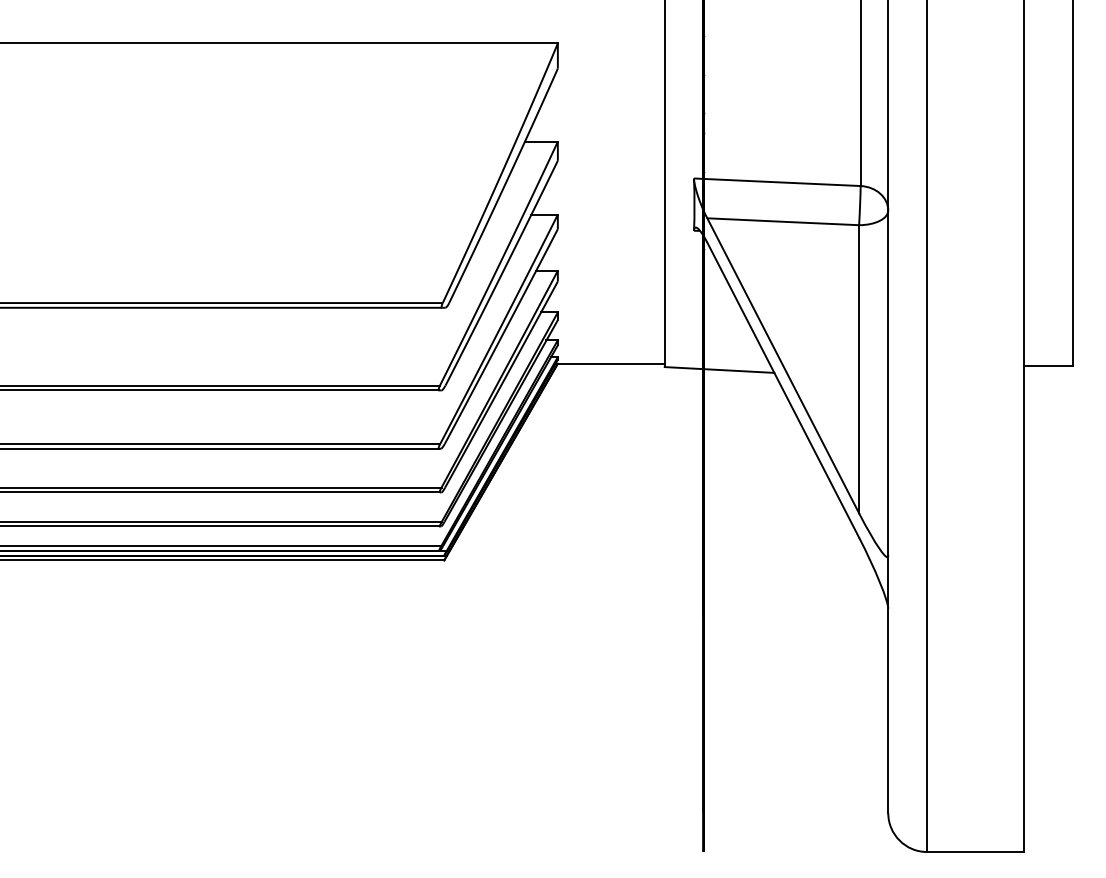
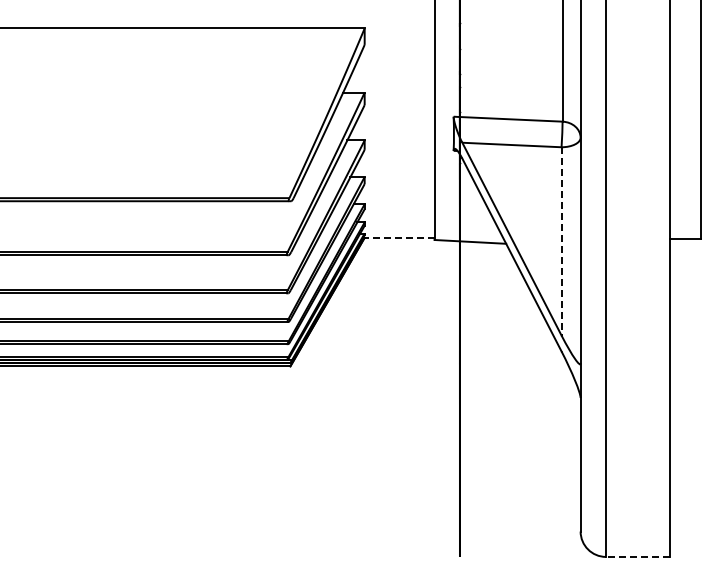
line: (611, 363) -> (399, 237), solid -> dashed
line: (859, 369) -> (561, 241), solid -> dashed
line: (975, 851) -> (637, 556), solid -> dashed

